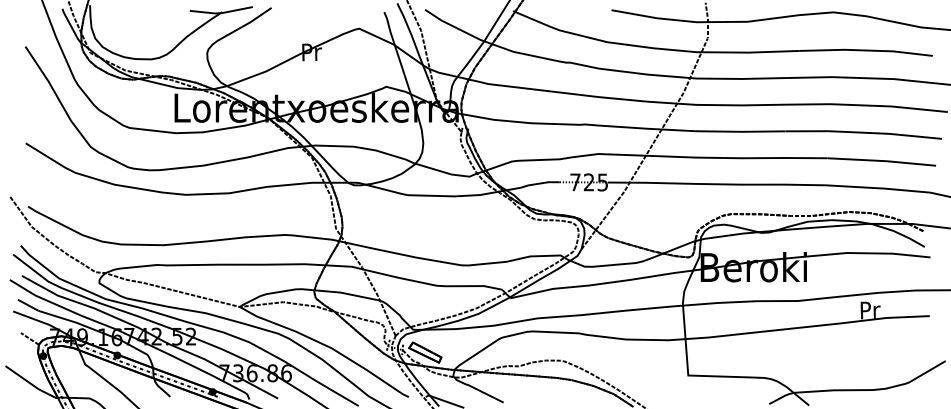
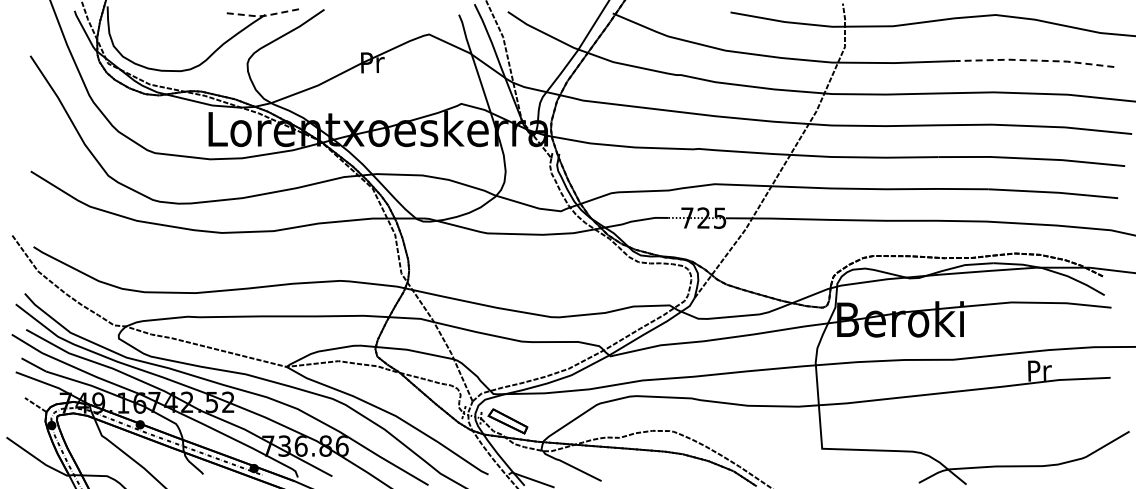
line: (222, 12) -> (265, 15), solid -> dashed
line: (866, 50) -> (1034, 60), solid -> dashed

